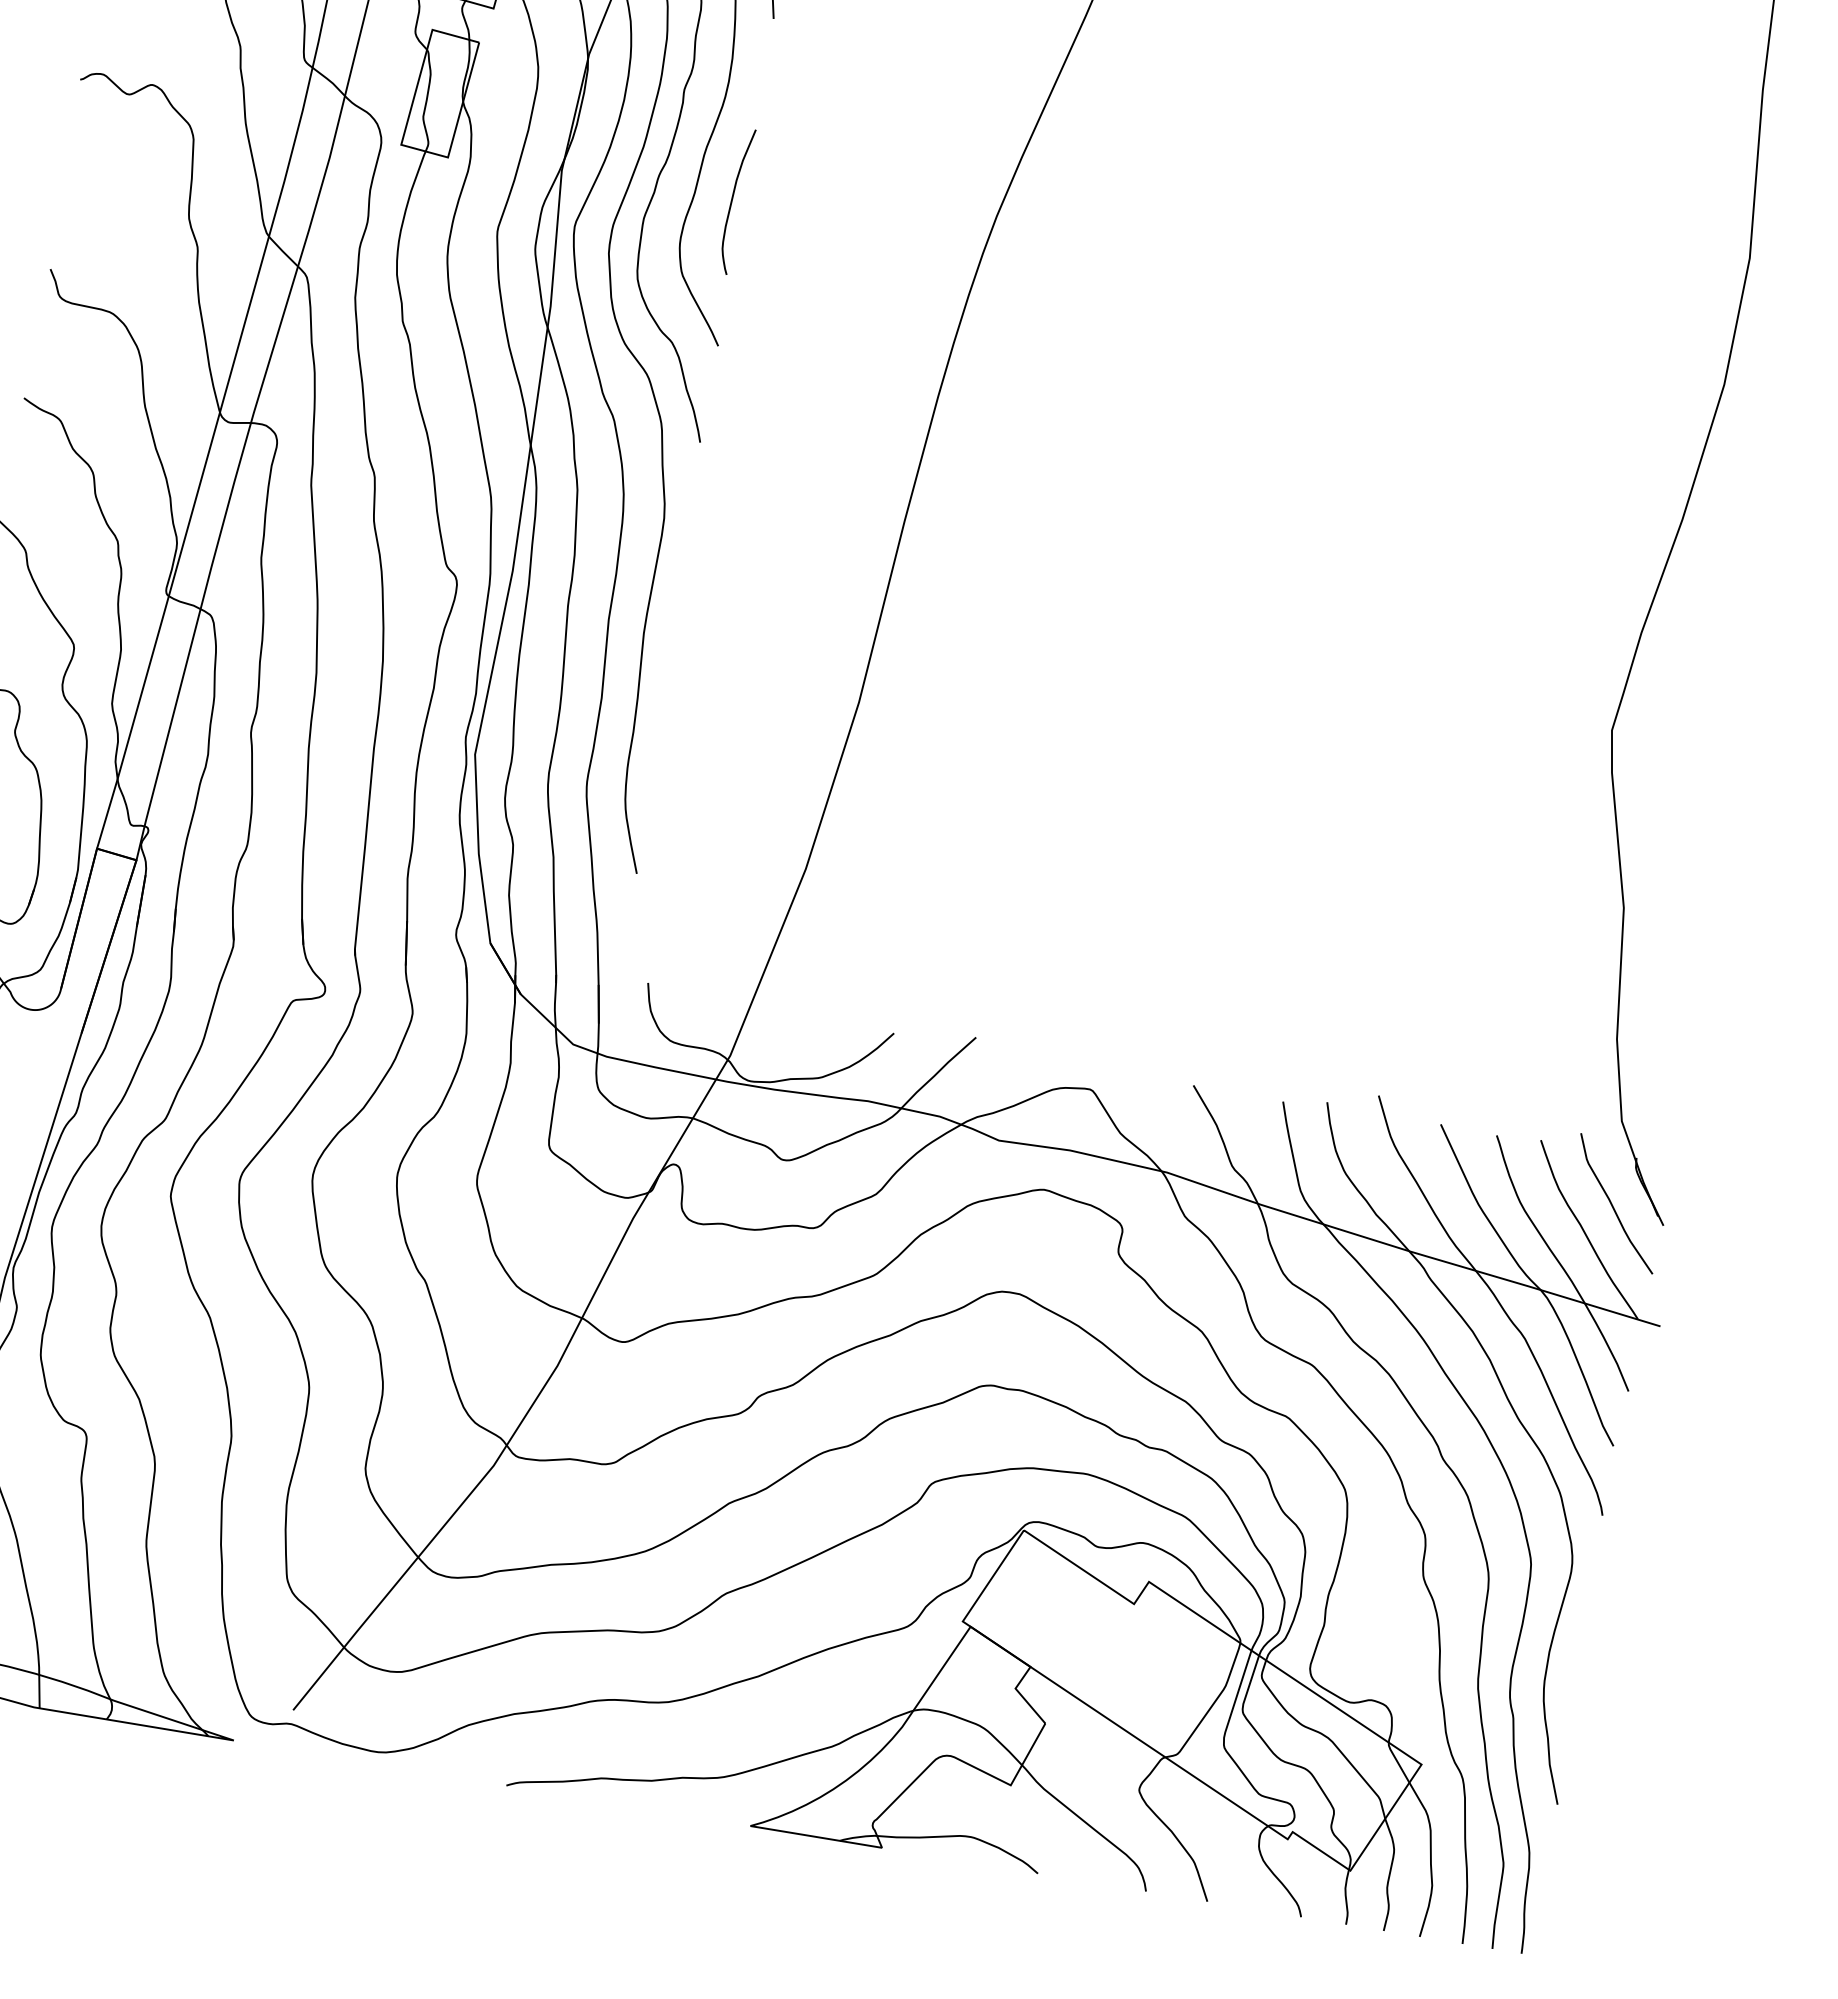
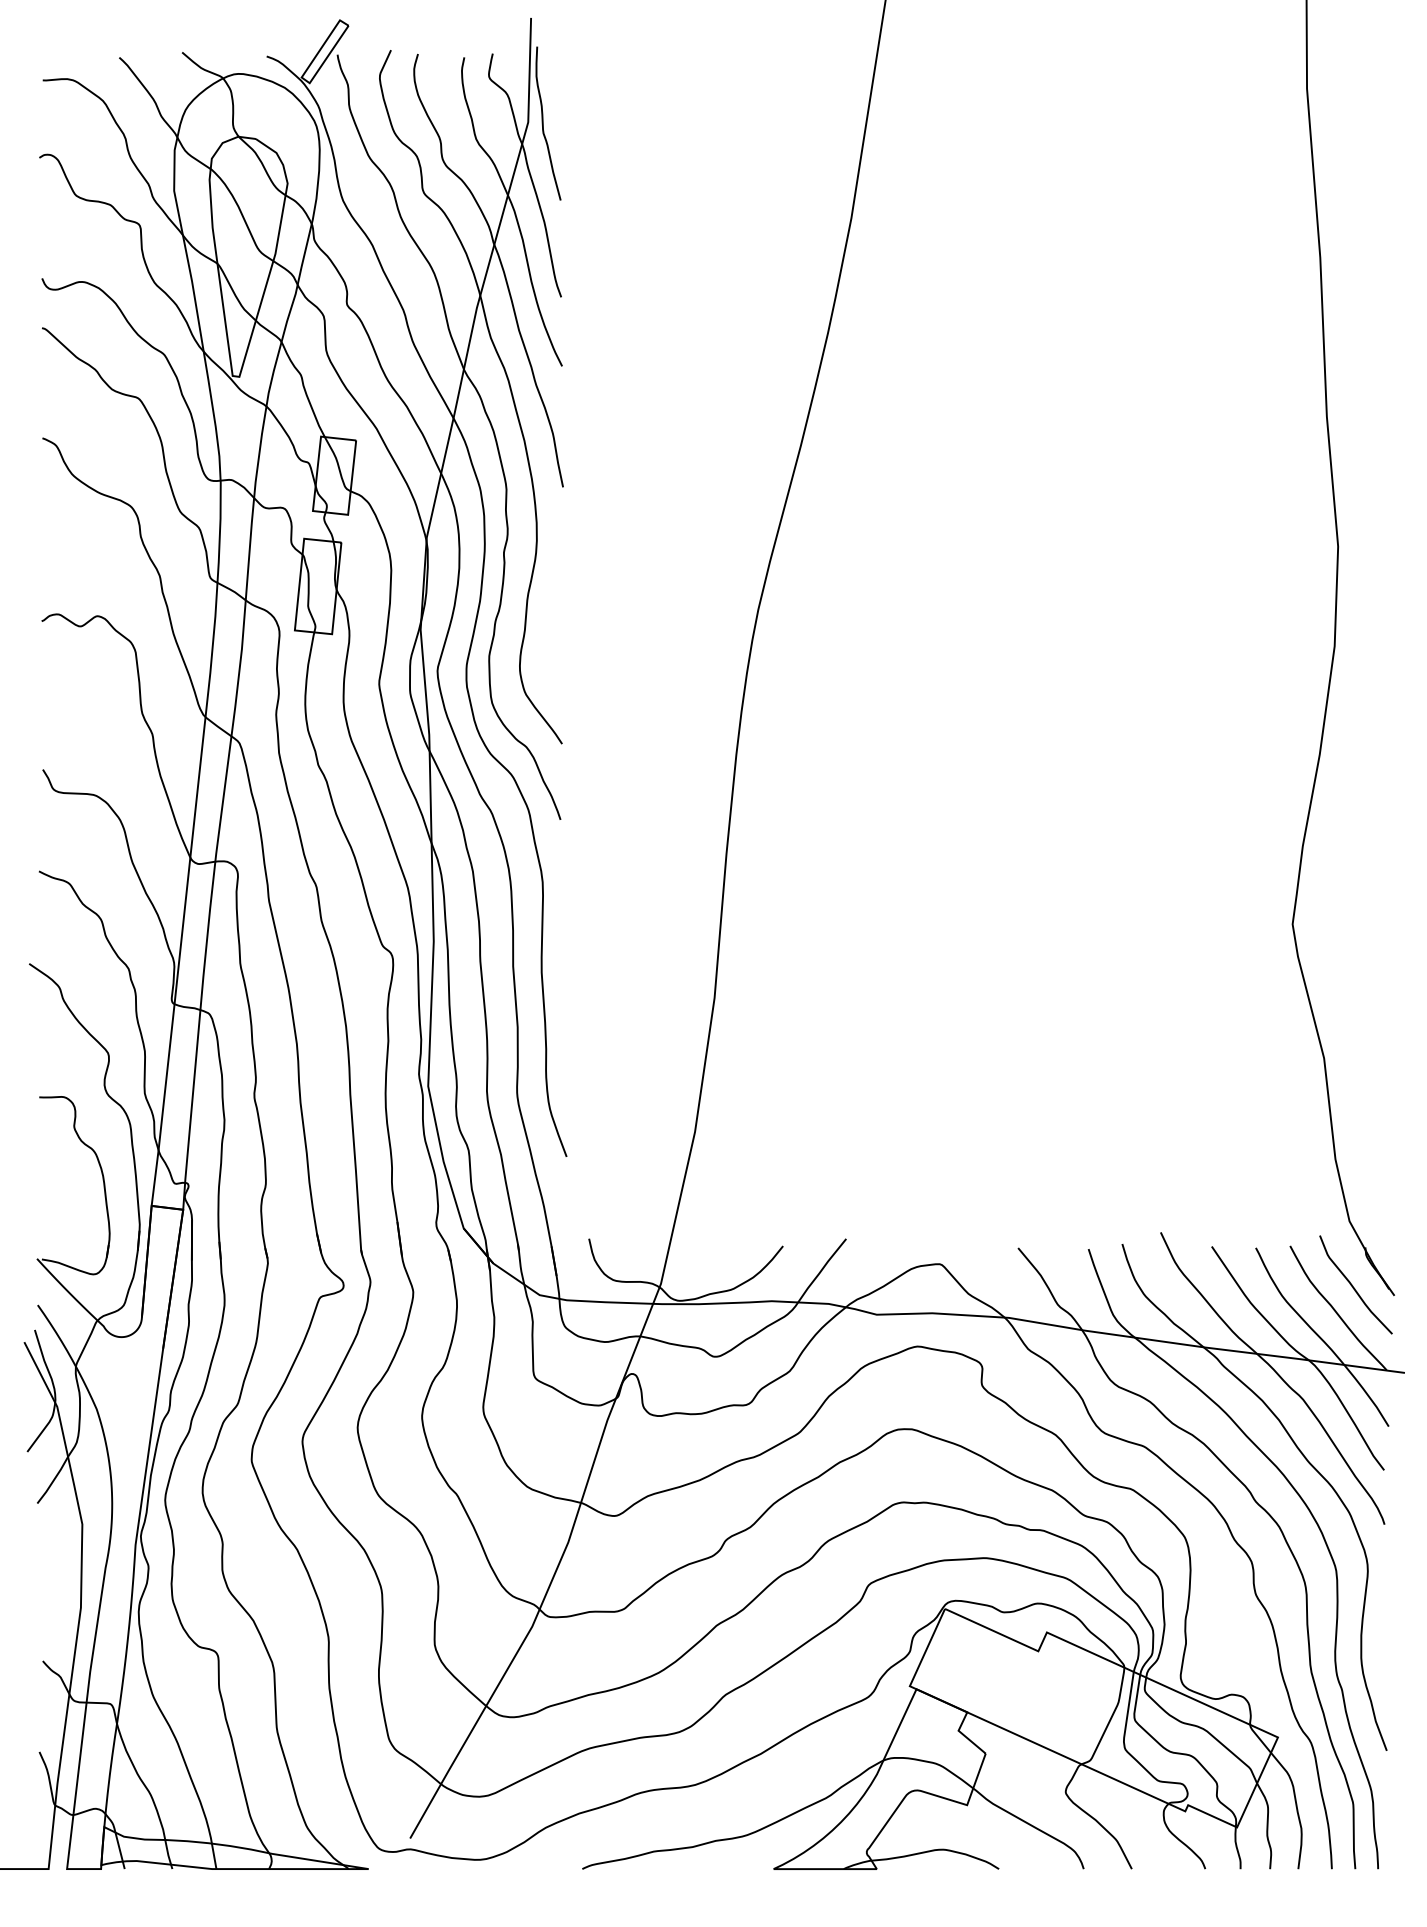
curve: (733, 199) -> (555, 630), removed

